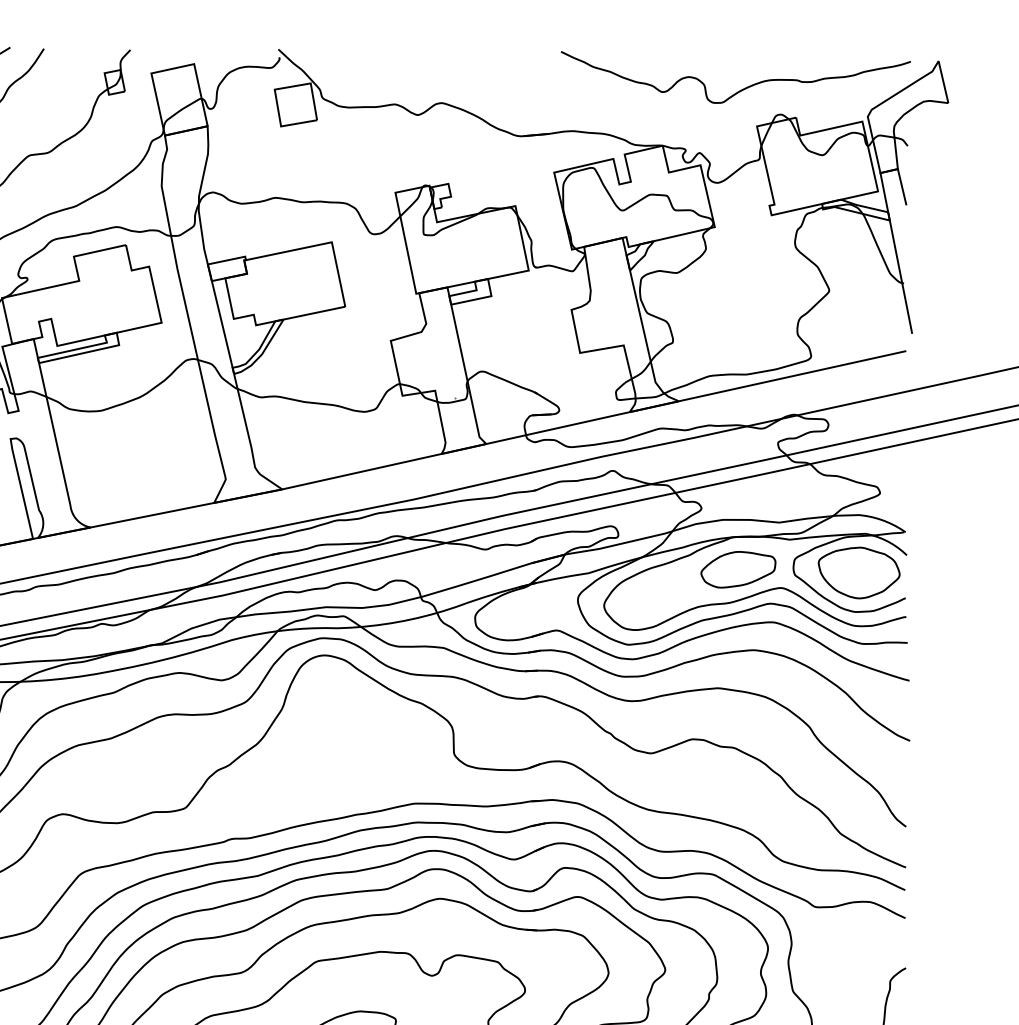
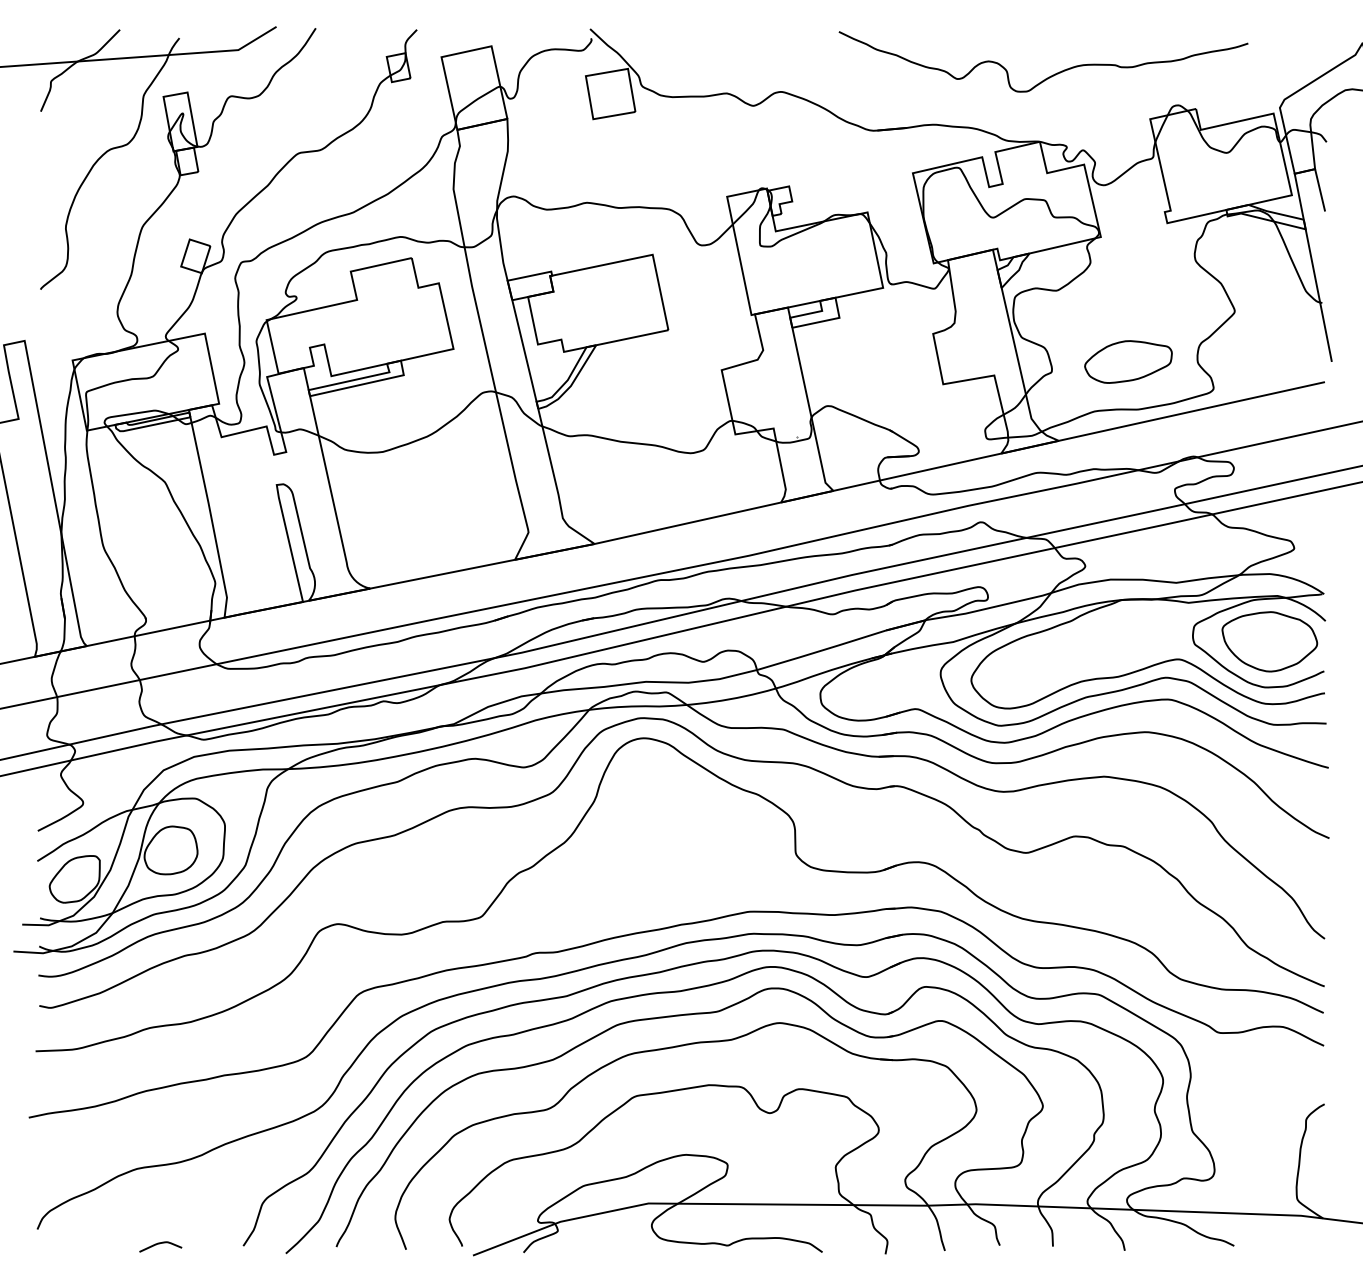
curve: (742, 89) -> (1051, 75), moved
part: (738, 569) -> (1128, 361), moved

